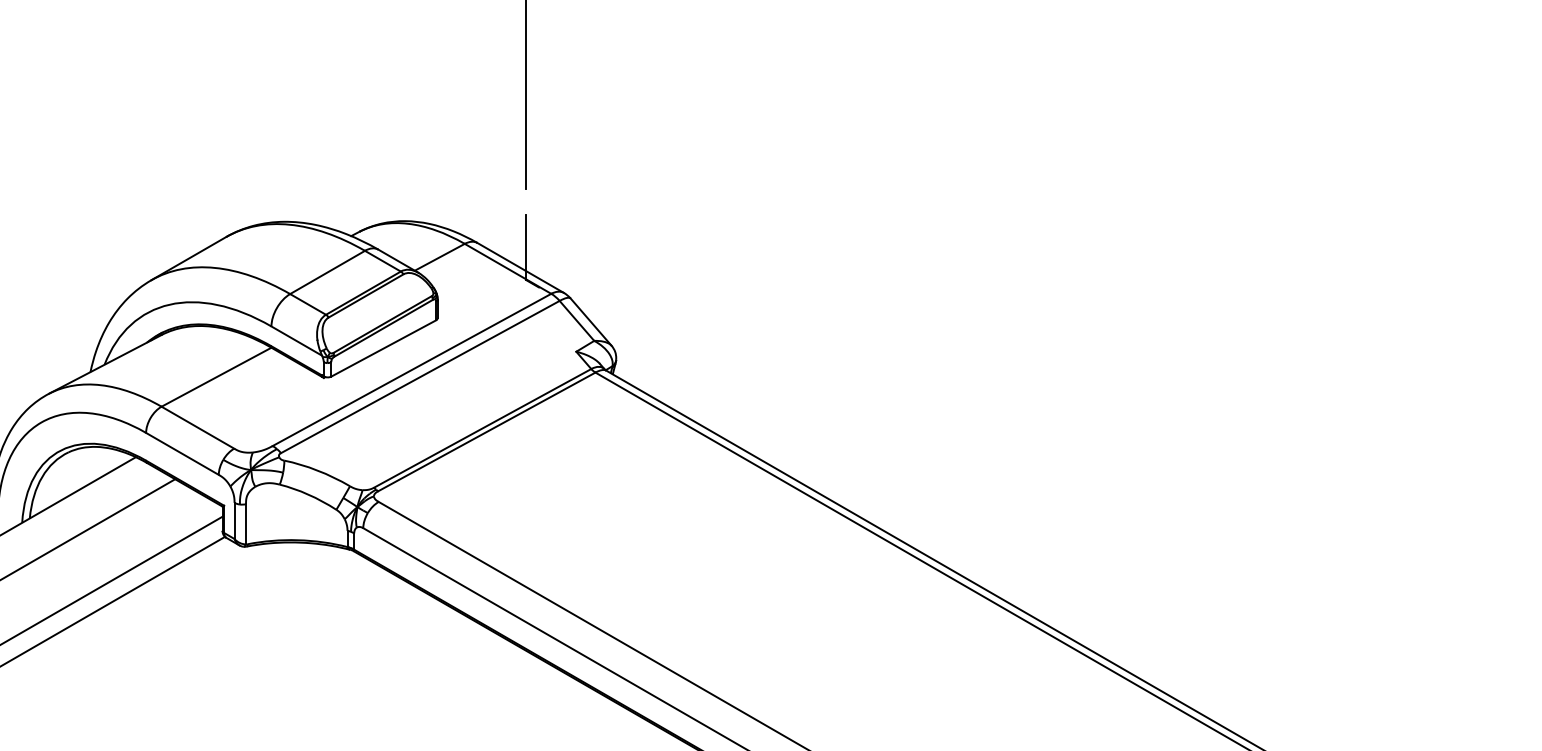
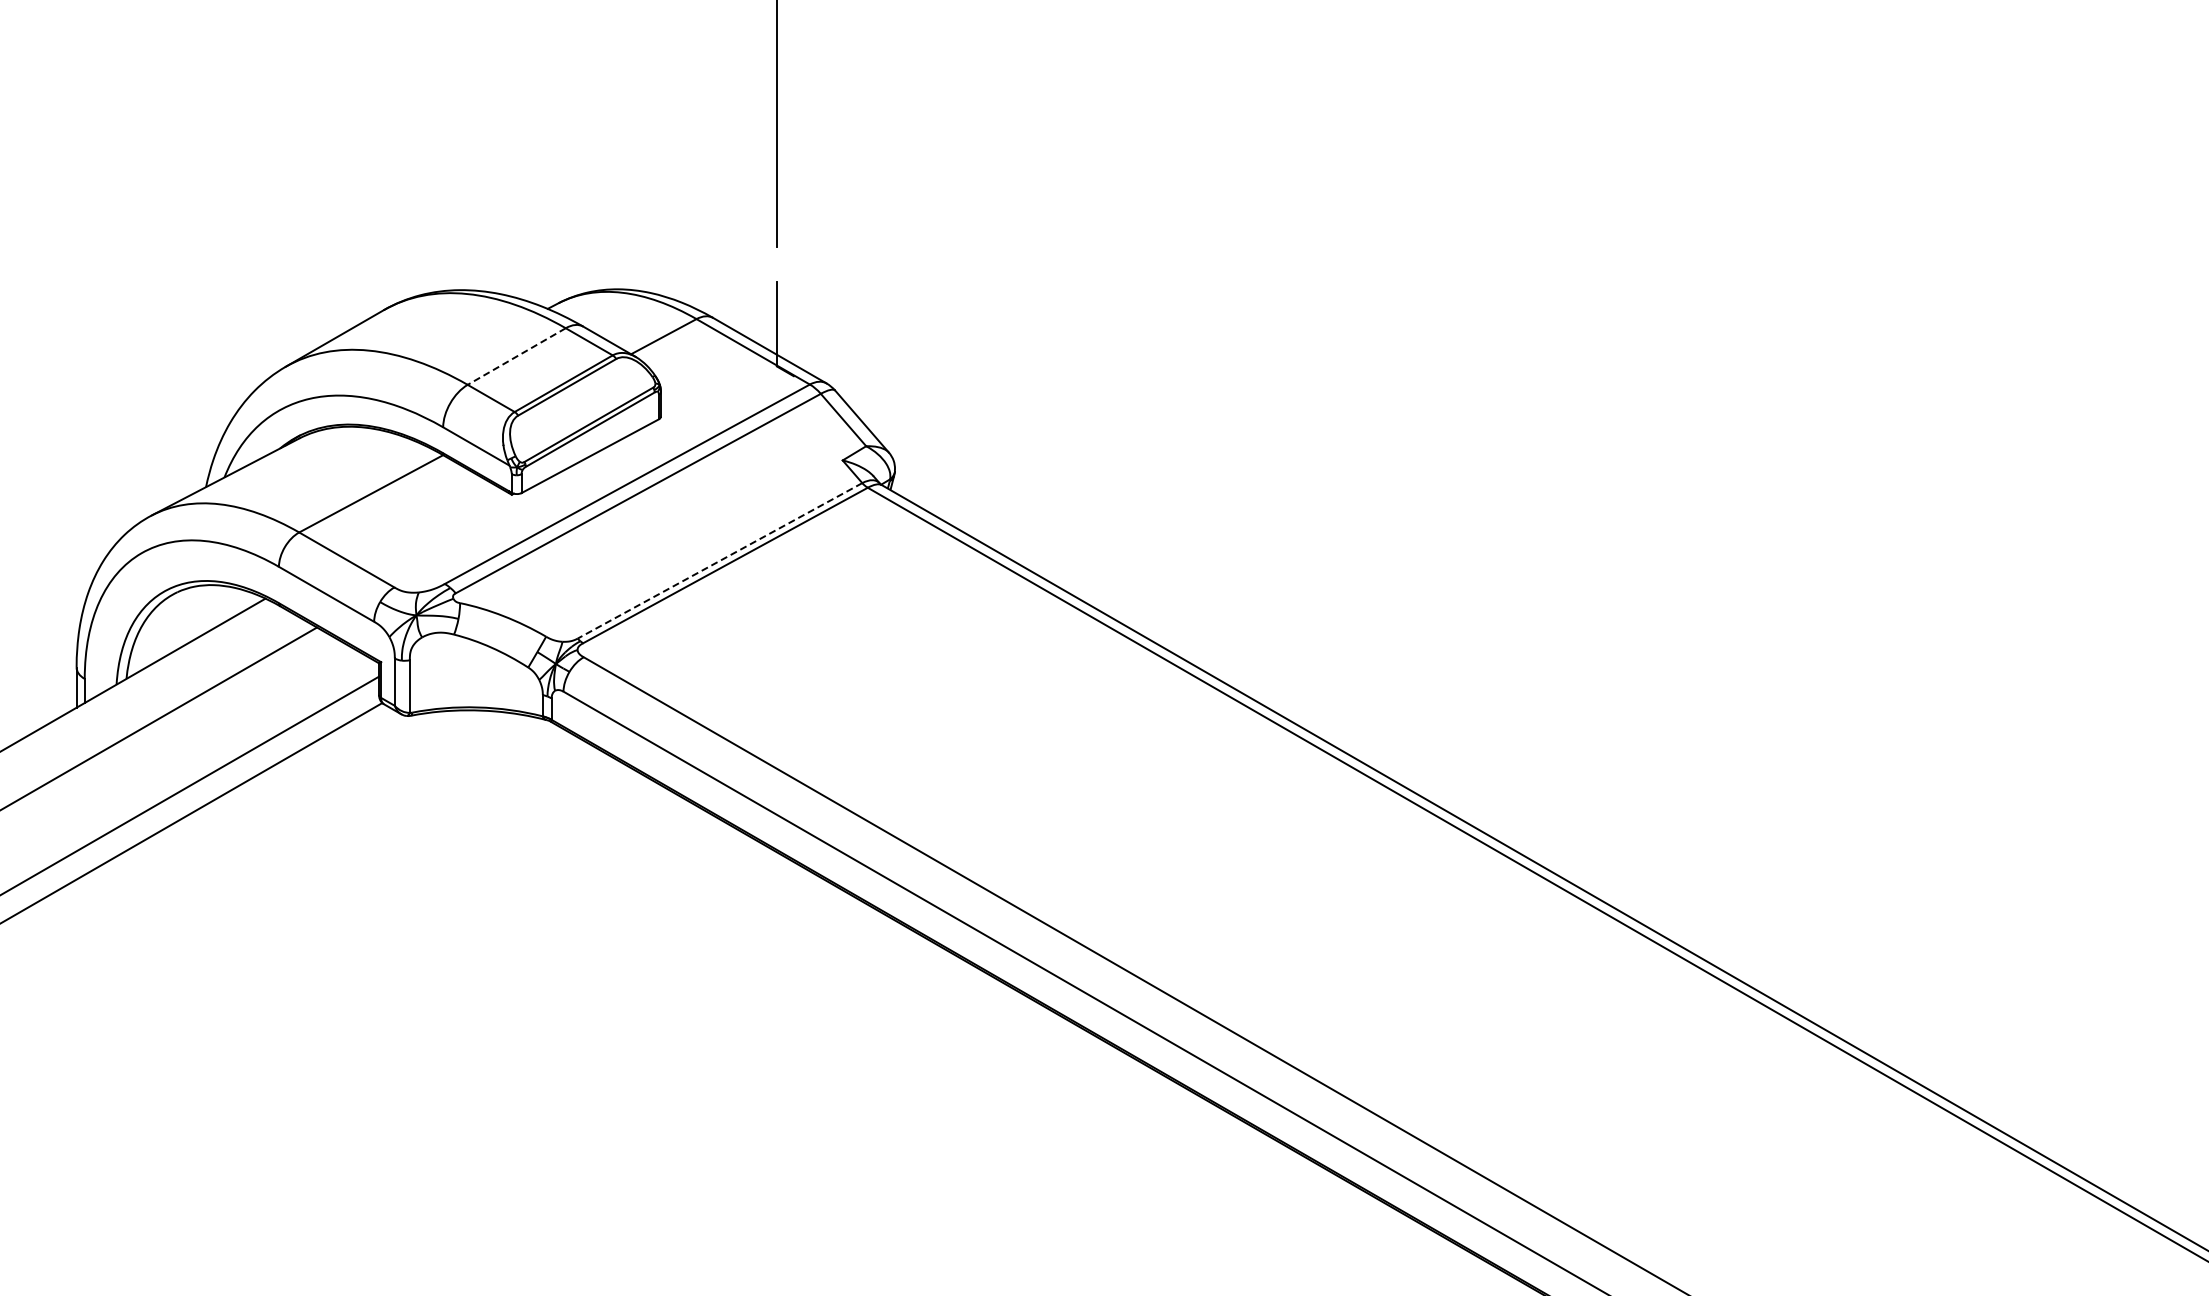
line: (327, 272) -> (516, 356), solid -> dashed
line: (482, 428) -> (719, 561), solid -> dashed

